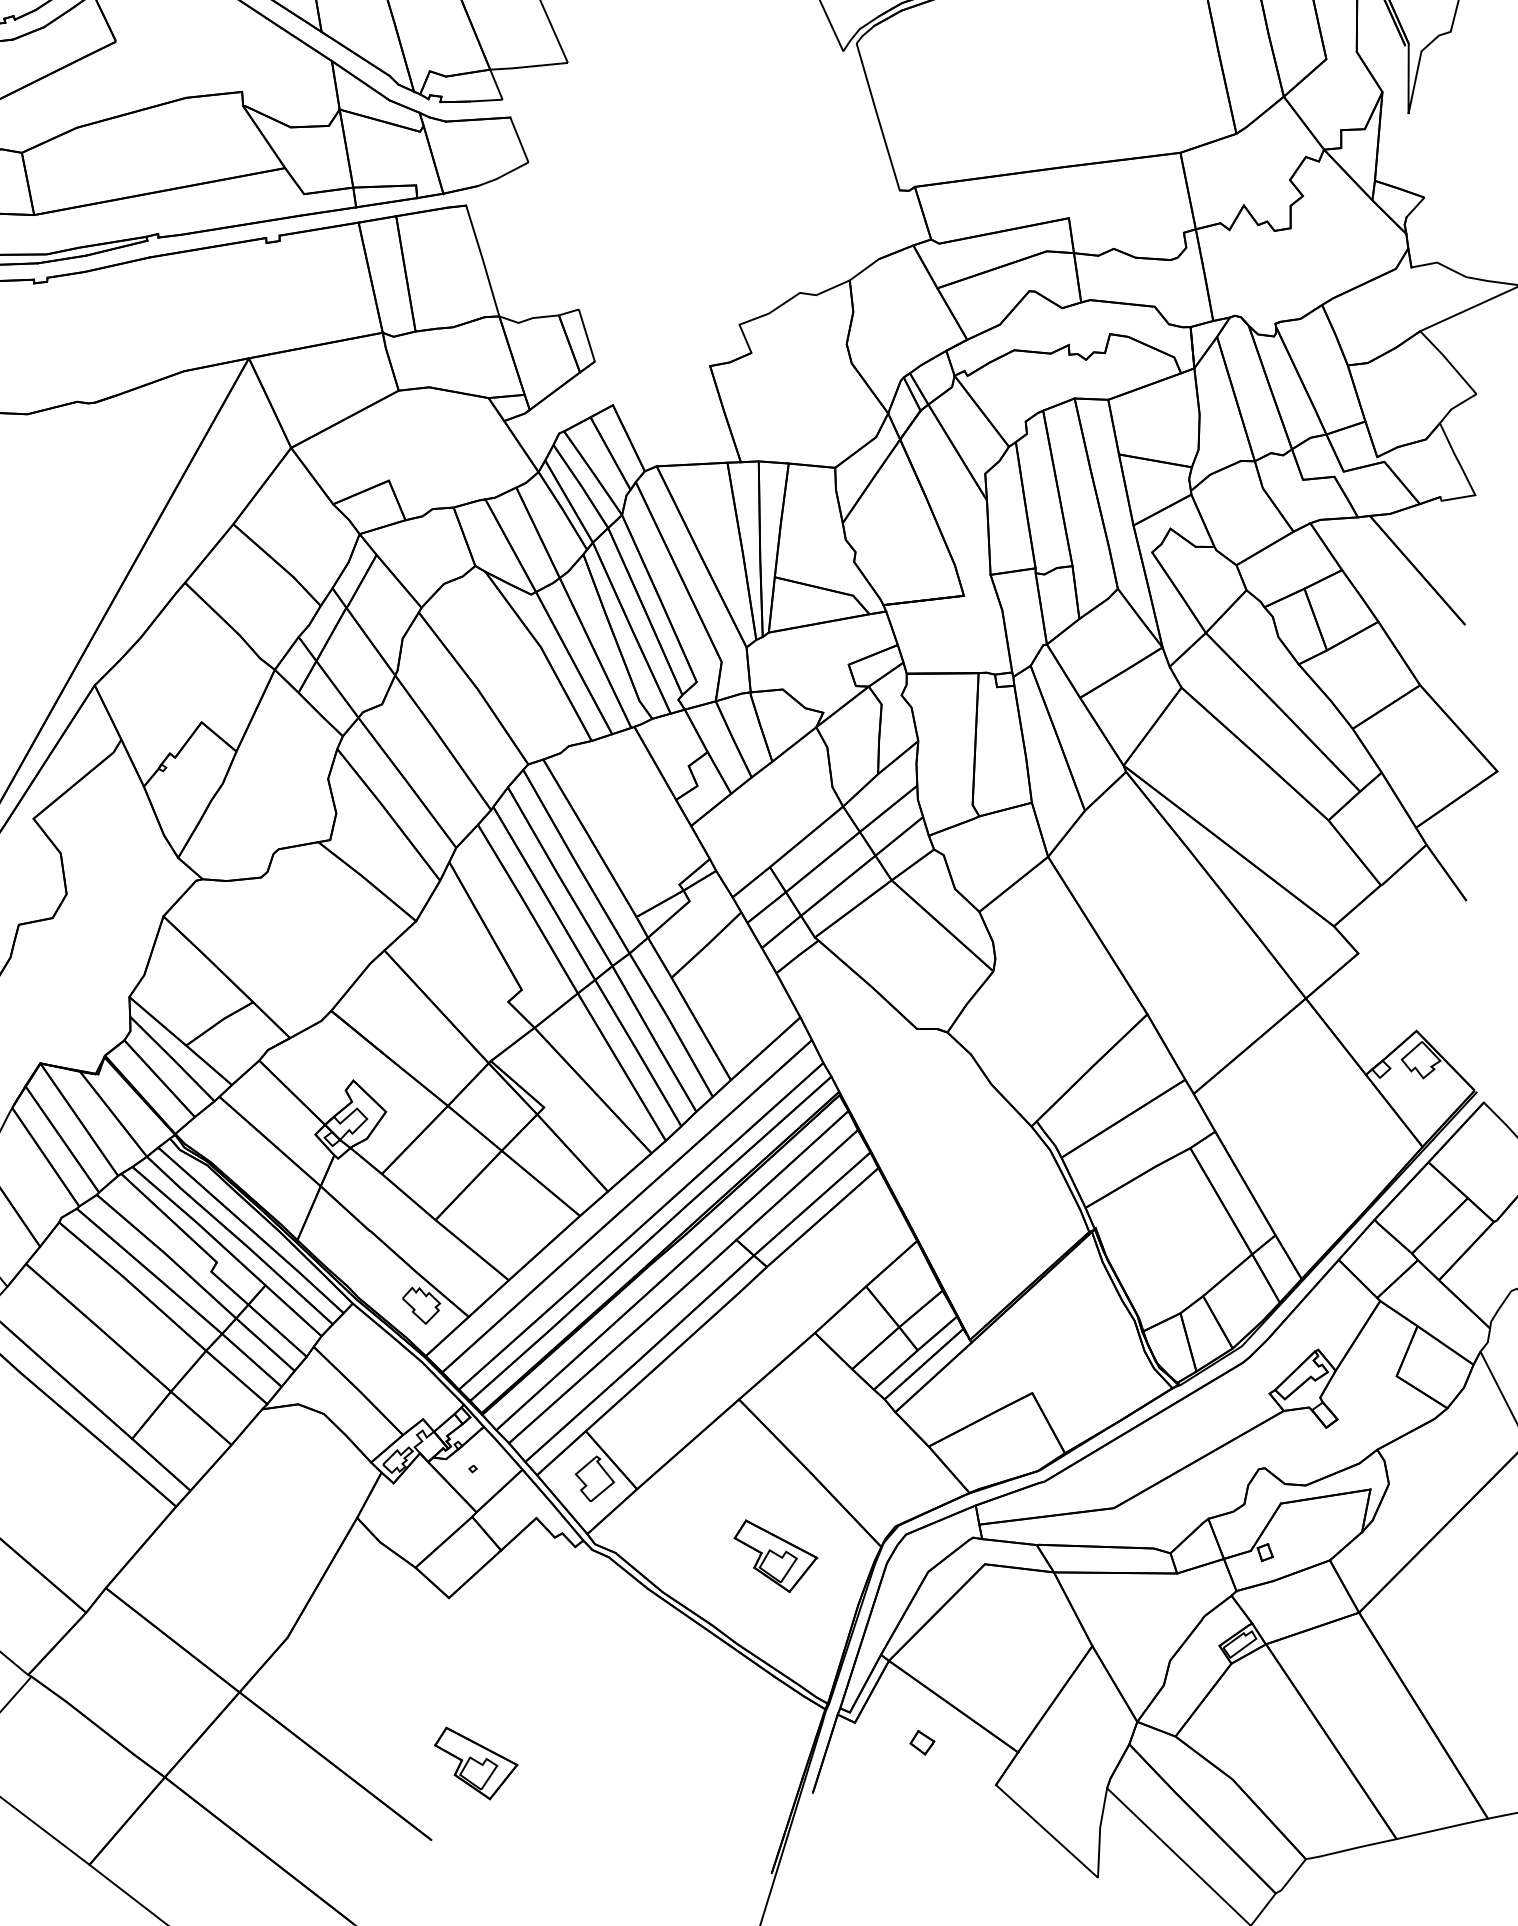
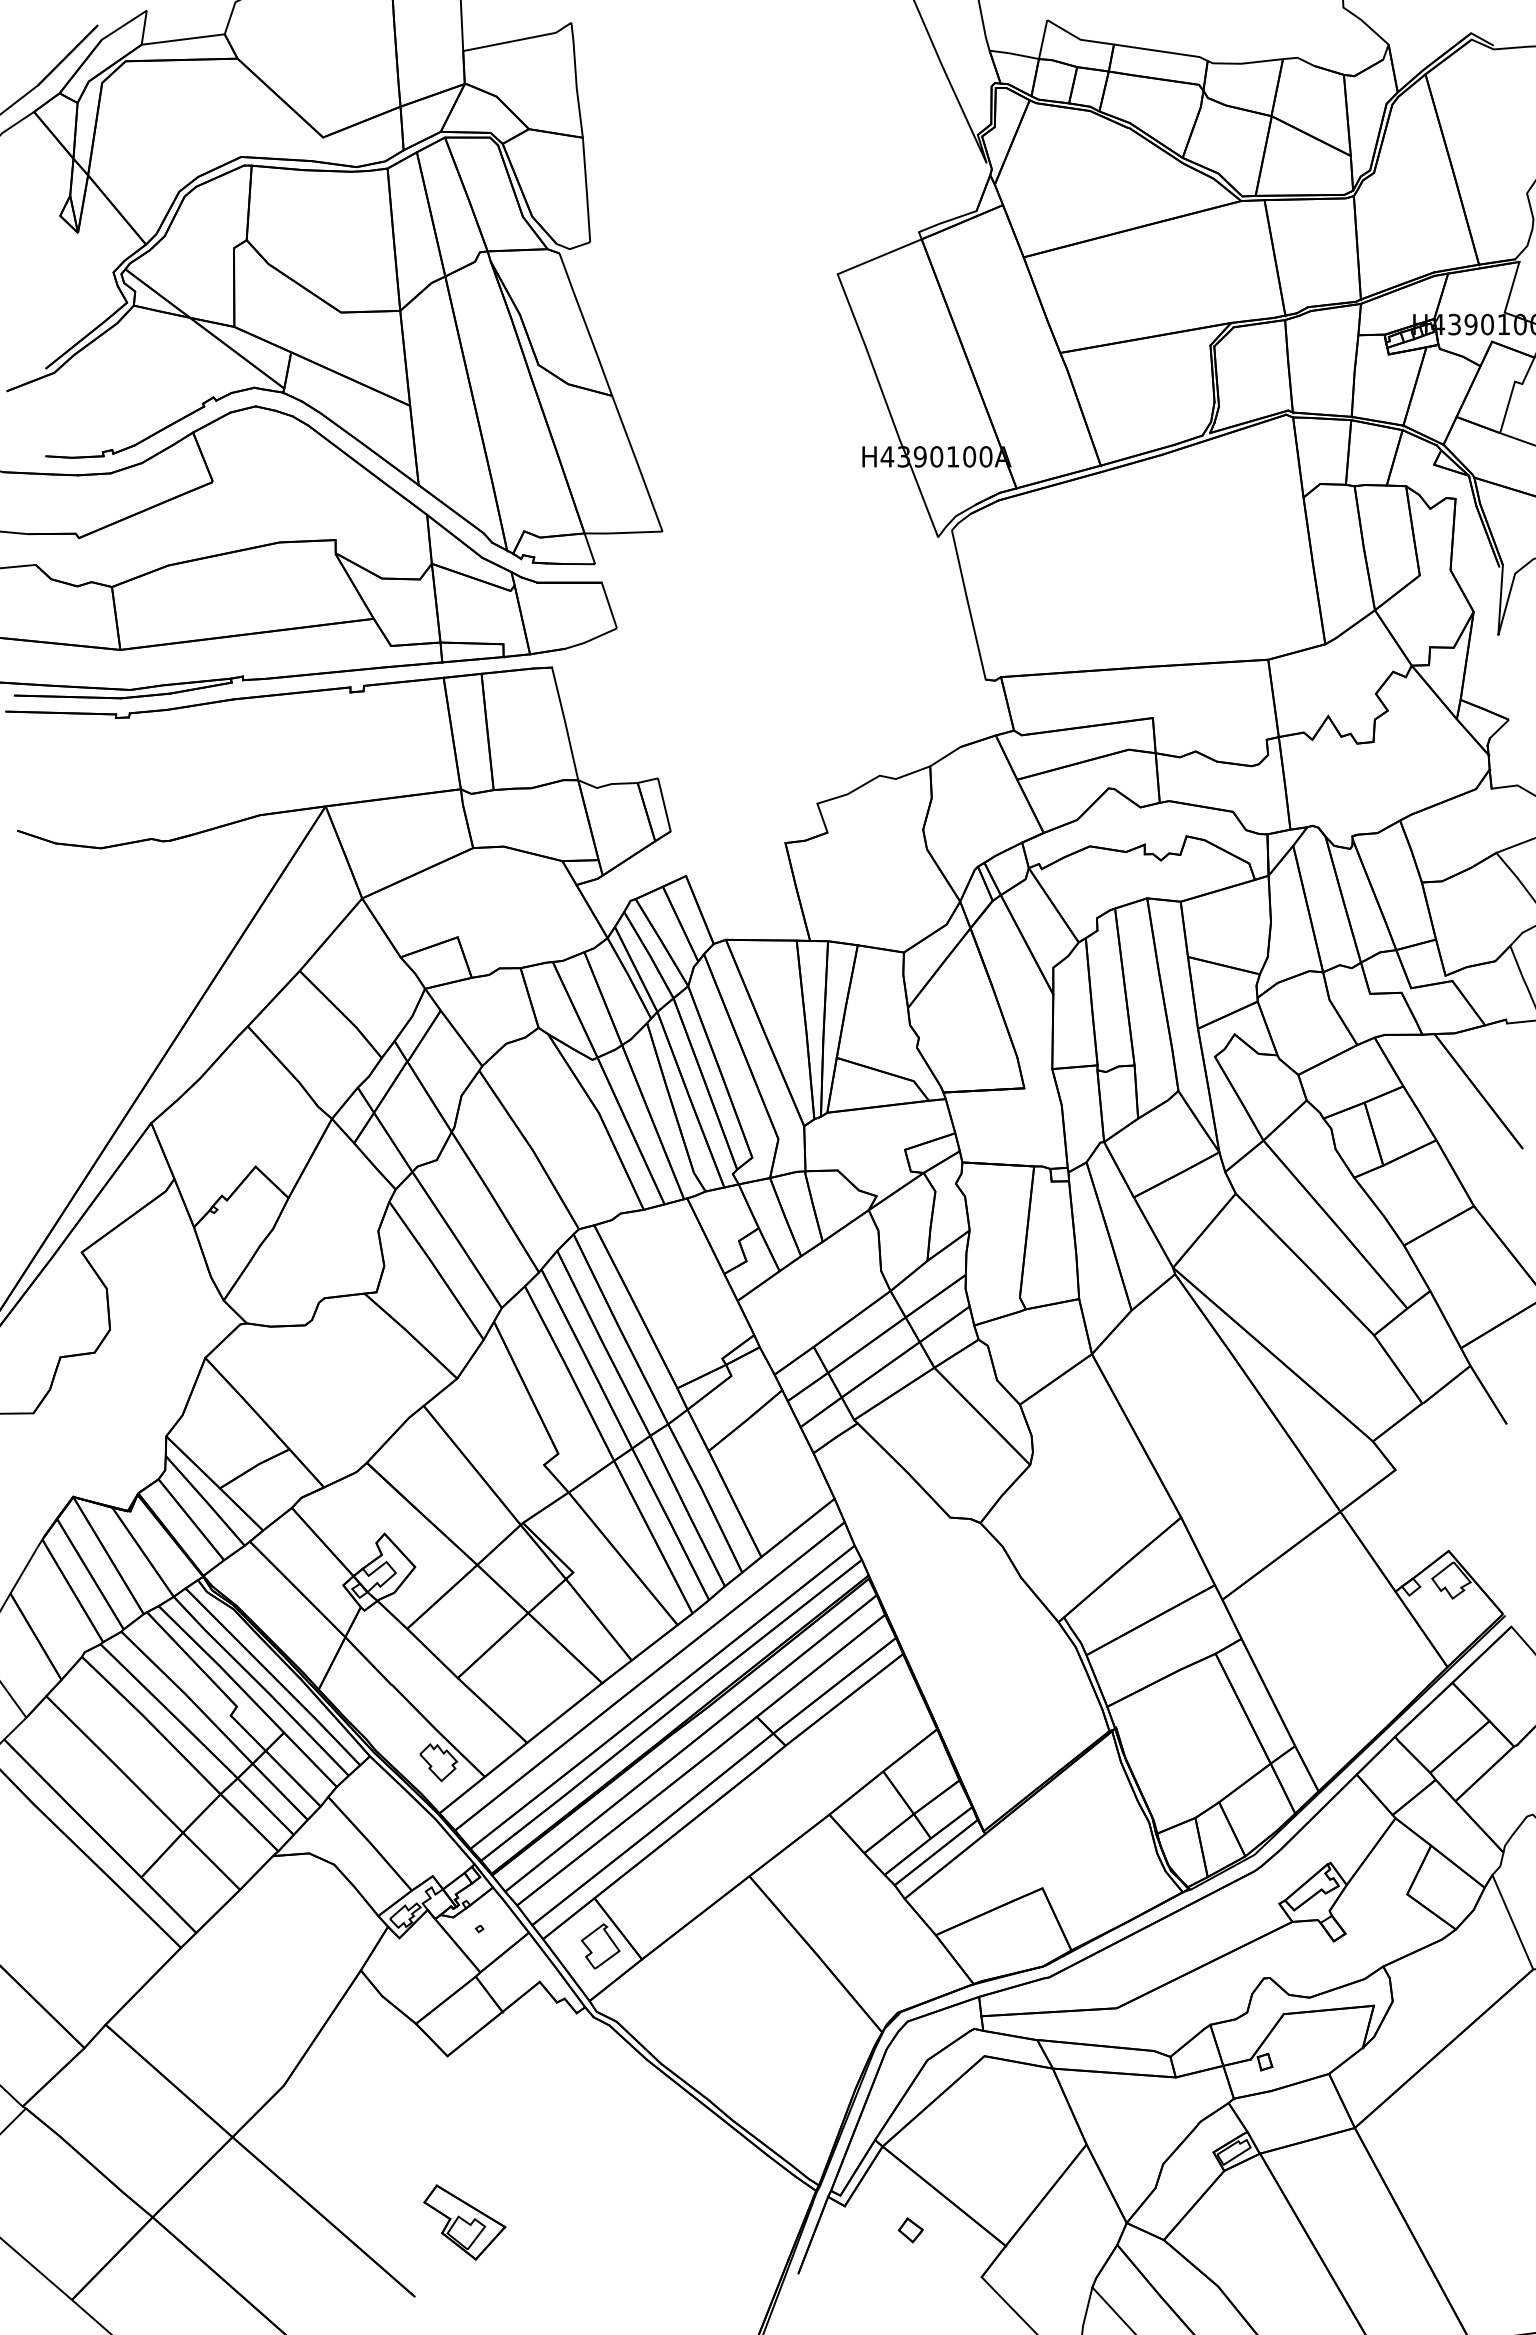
part: (775, 1555) -> (776, 2034), removed

